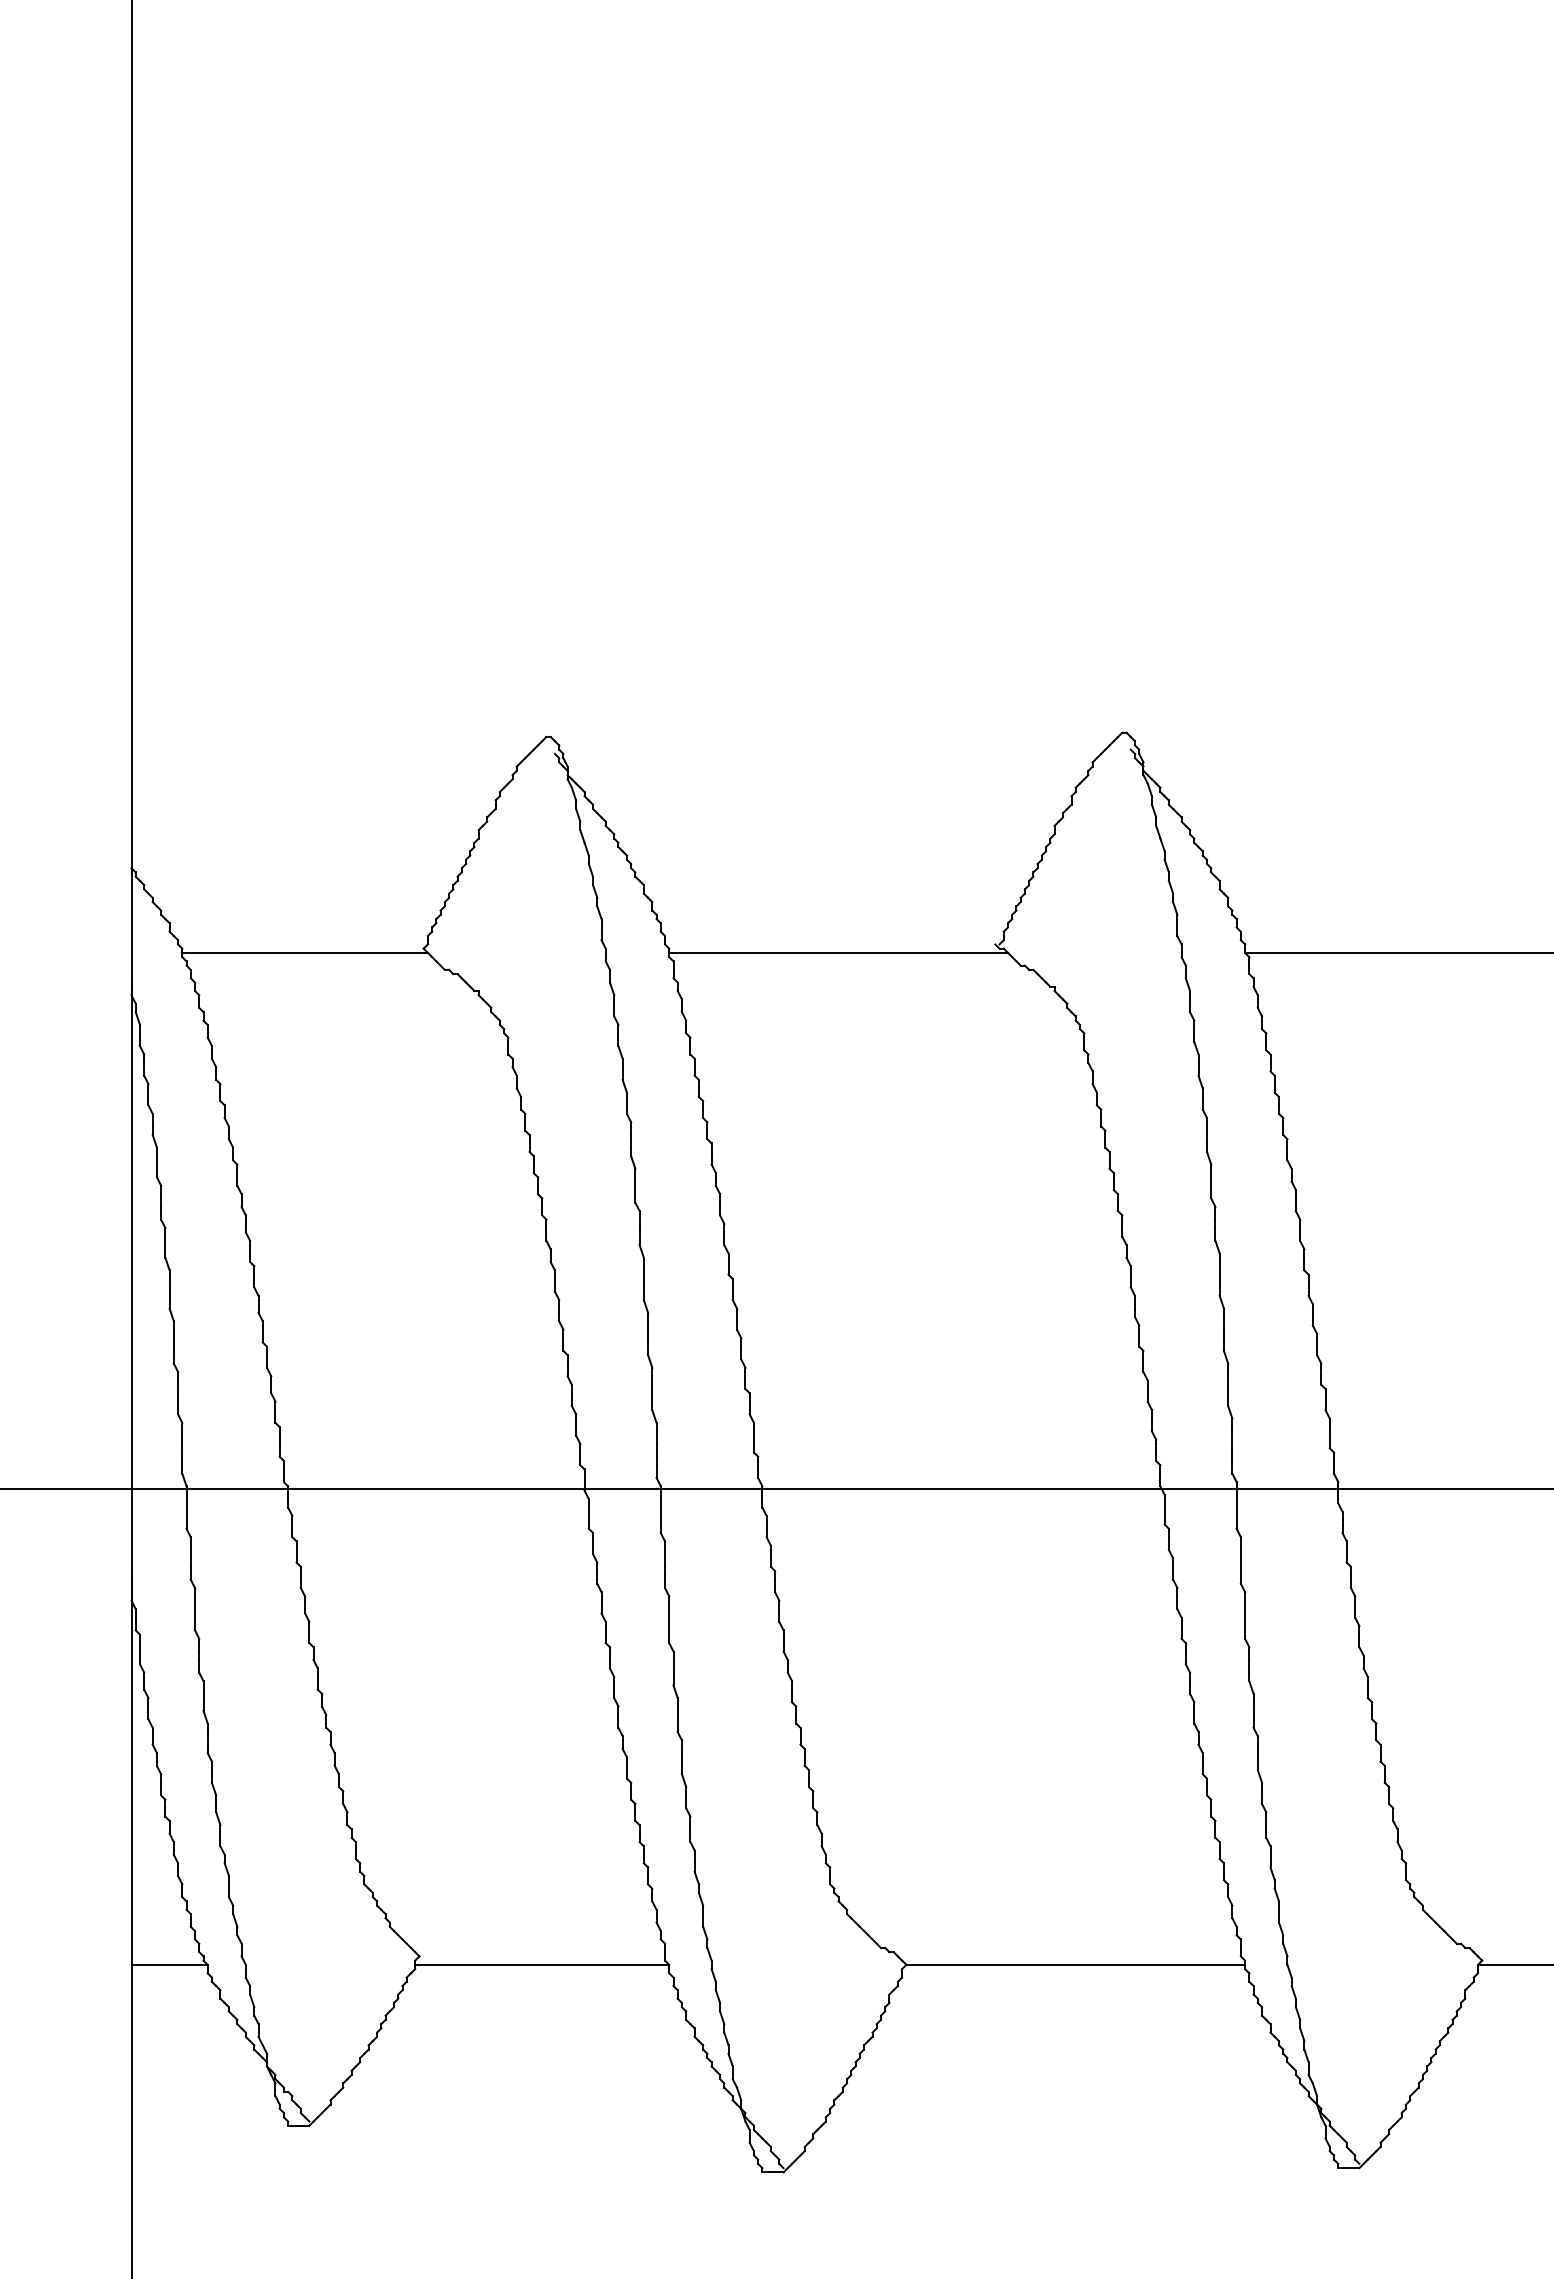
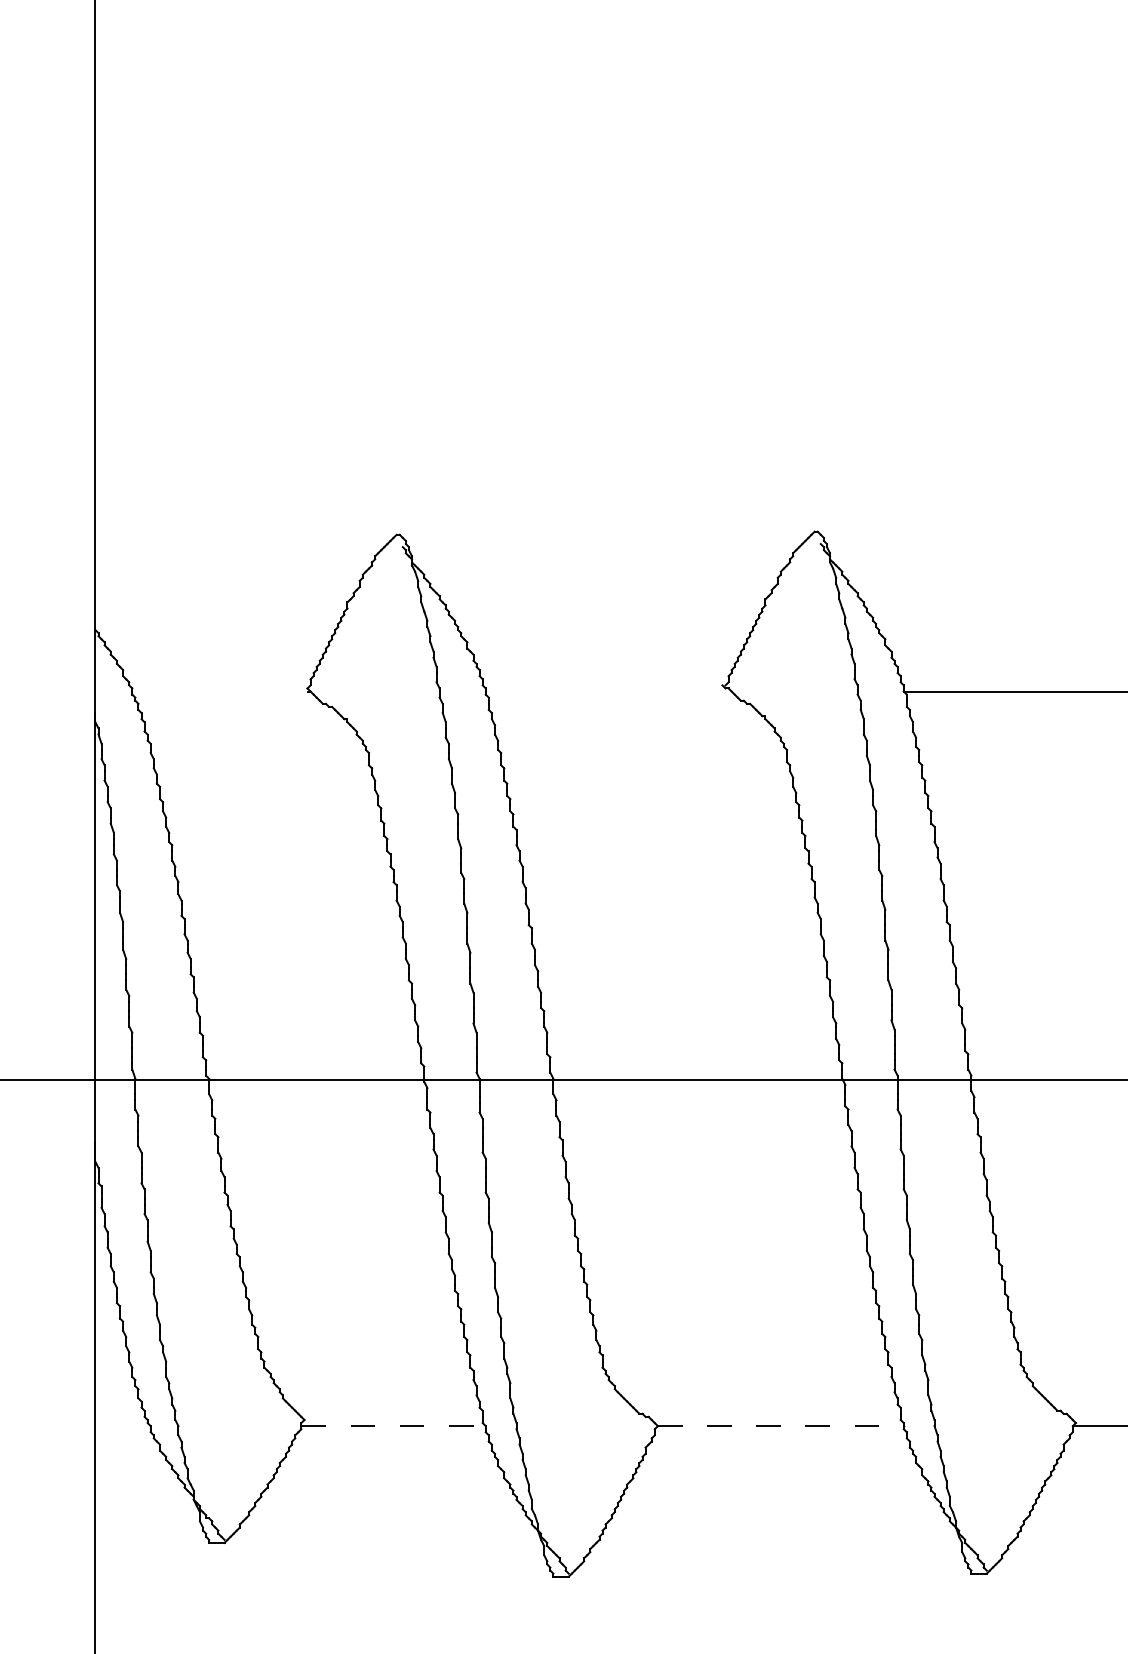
line: (304, 952) -> (221, 691), removed
line: (838, 952) -> (608, 691), removed
line: (169, 1964) -> (123, 1425), removed
line: (542, 1964) -> (393, 1425), solid -> dashed
line: (1076, 1964) -> (781, 1425), solid -> dashed

